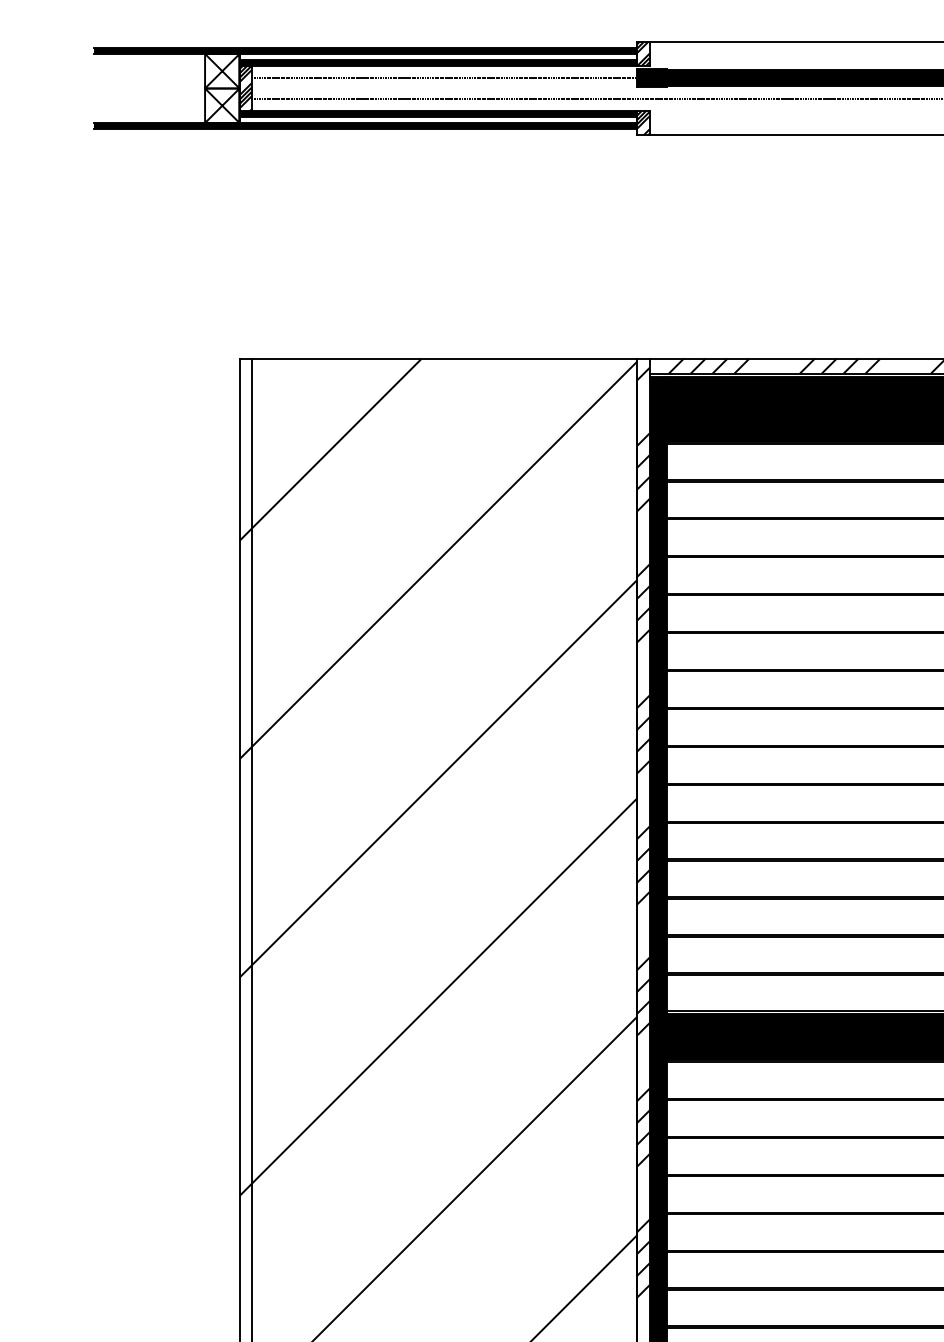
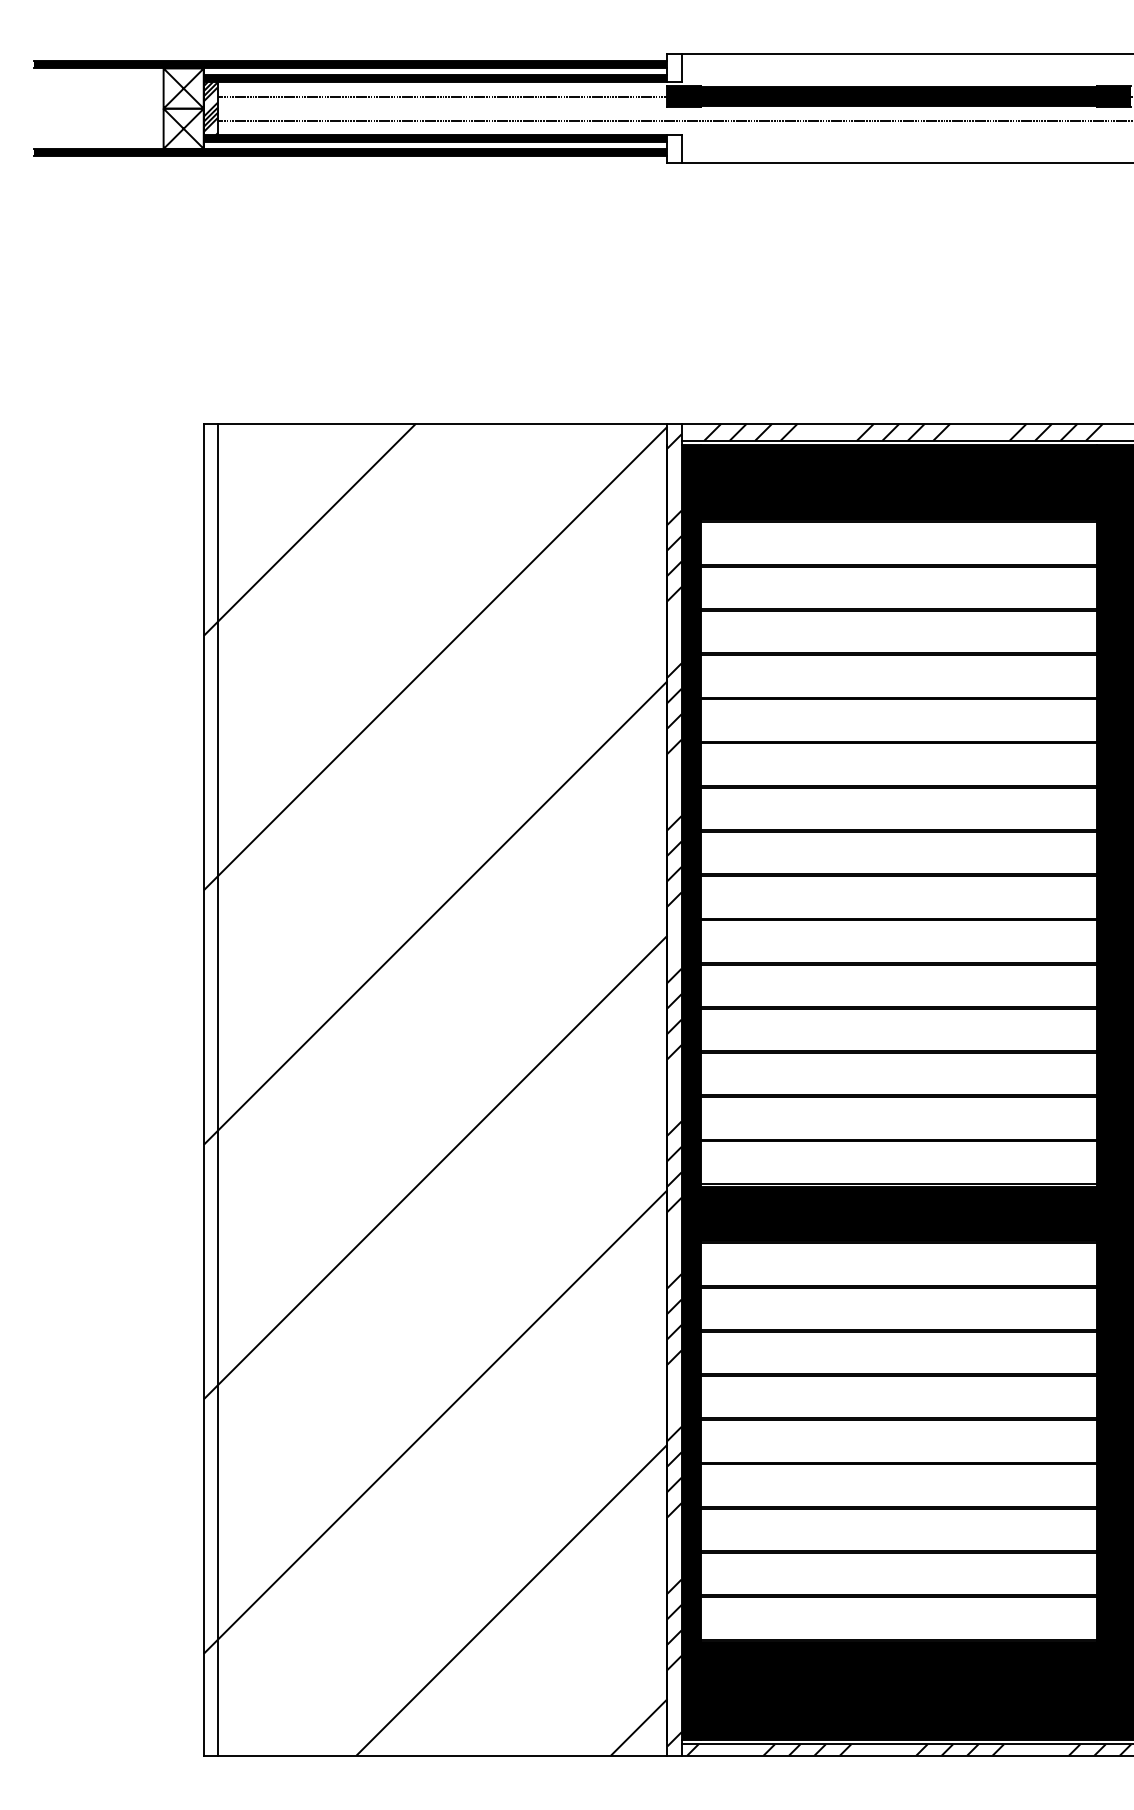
hatch: (643, 54) -> (674, 68), removed
hatch: (643, 123) -> (674, 149), removed

